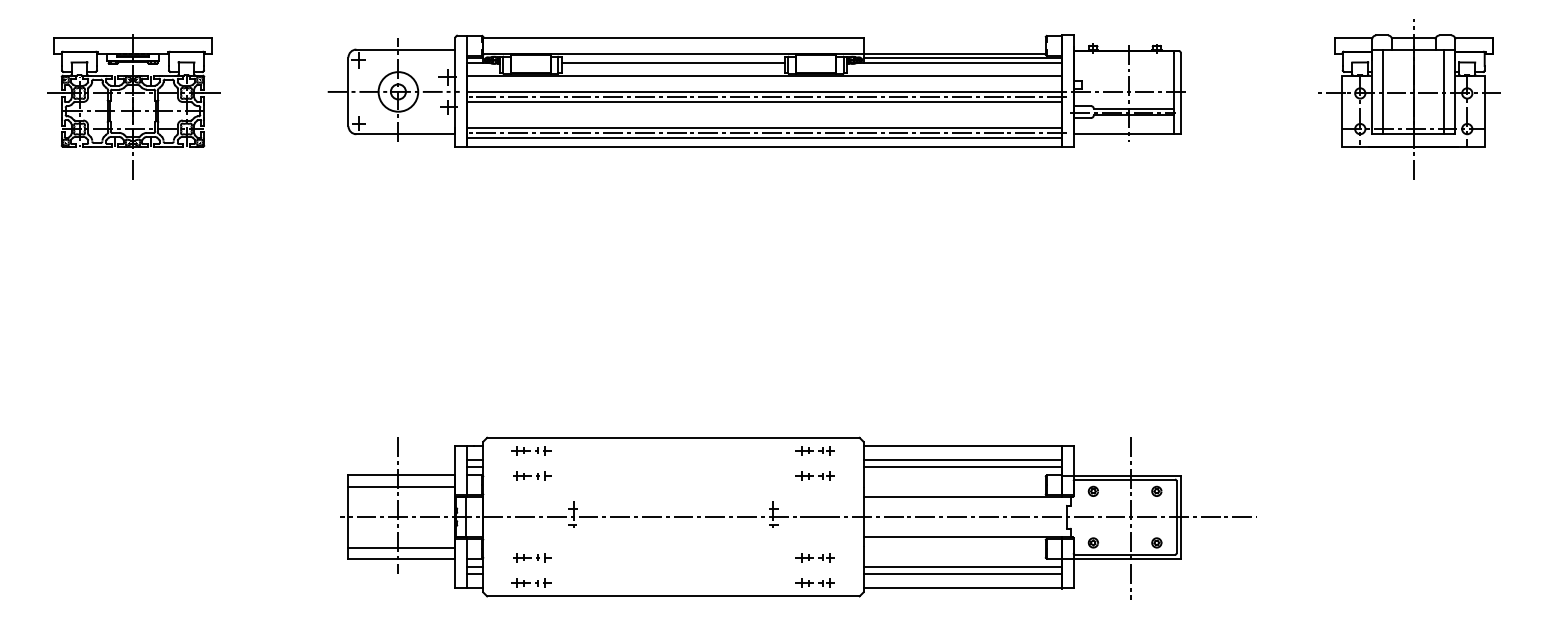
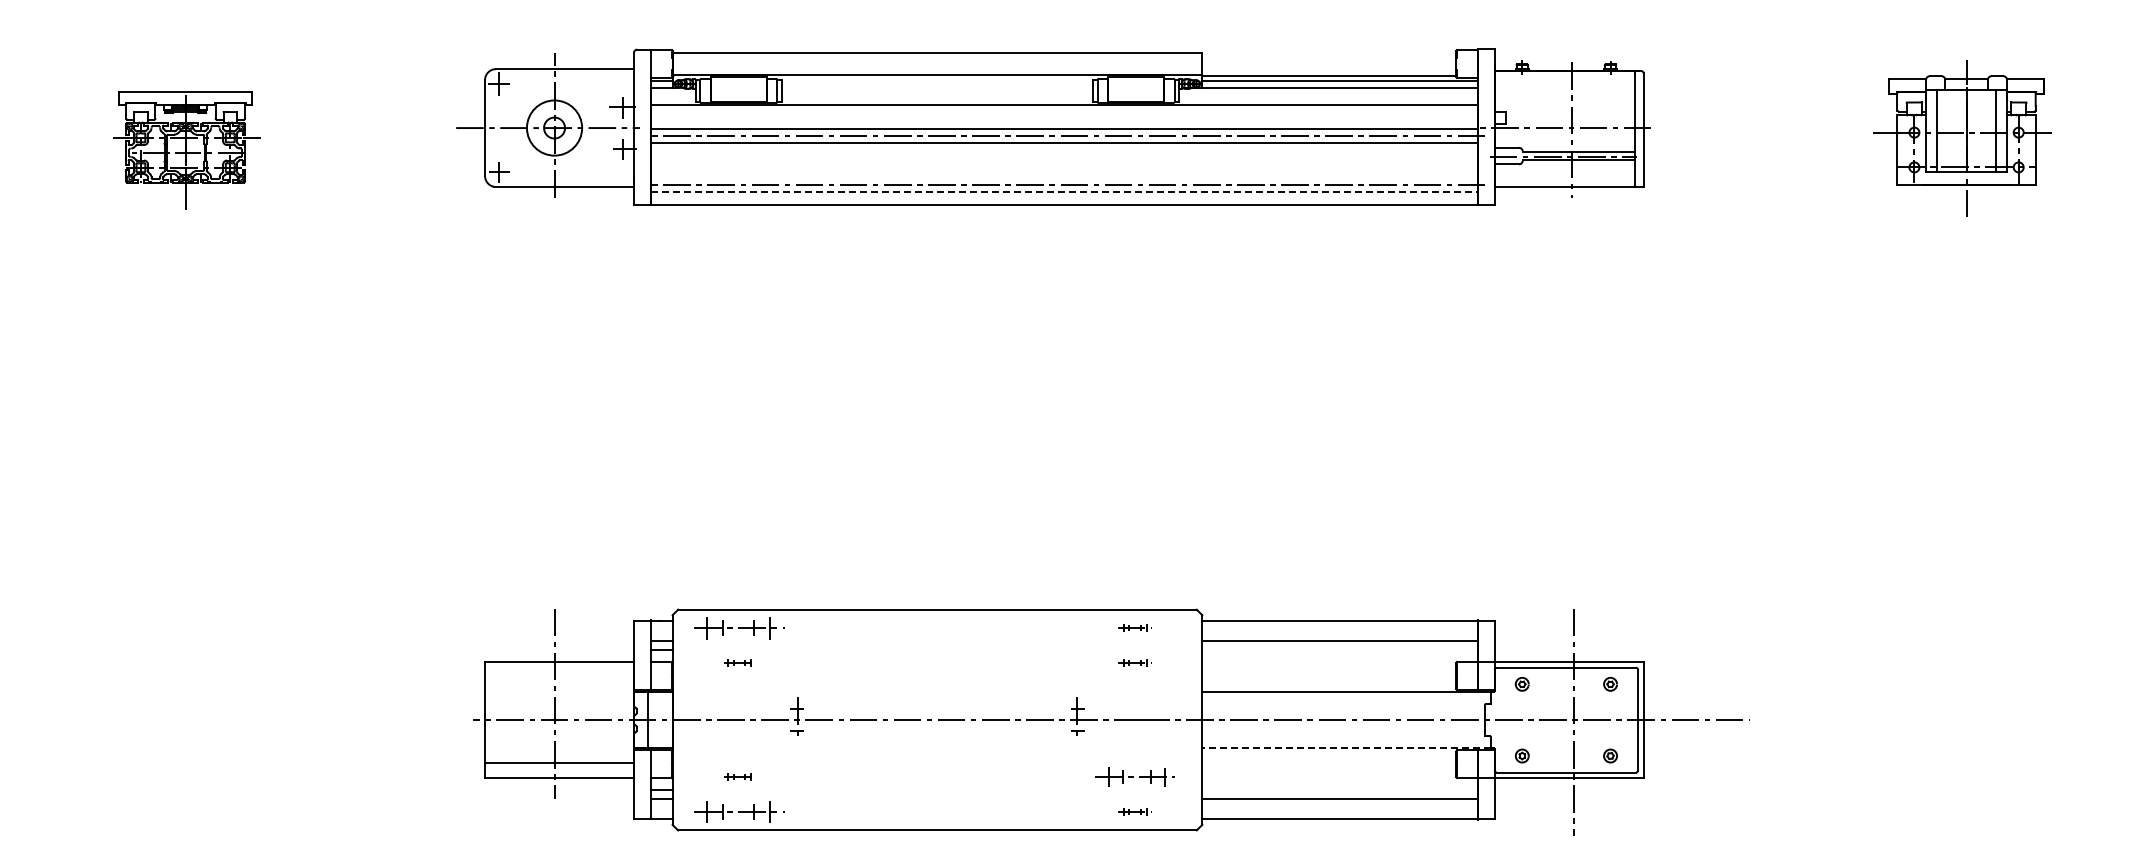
line: (673, 62) -> (937, 87), removed
part: (1409, 99) -> (1962, 138), size x0.7
part: (134, 107) -> (186, 149), size x0.6
line: (764, 128) -> (1064, 178), removed
line: (764, 138) -> (1064, 192), solid -> dashed
part: (531, 450) -> (739, 627), size x1.6
part: (814, 450) -> (1134, 627), size x0.6
line: (962, 467) -> (1340, 650), removed
part: (531, 475) -> (740, 662), size x0.6
part: (814, 475) -> (1134, 662), size x0.6
line: (401, 486) -> (559, 677), removed
line: (966, 536) -> (1345, 747), solid -> dashed
part: (531, 557) -> (740, 776), size x0.6
part: (814, 557) -> (1134, 776), size x1.4
line: (962, 567) -> (1340, 790), removed
part: (531, 582) -> (739, 811), size x1.6
part: (814, 582) -> (1134, 811), size x0.6

